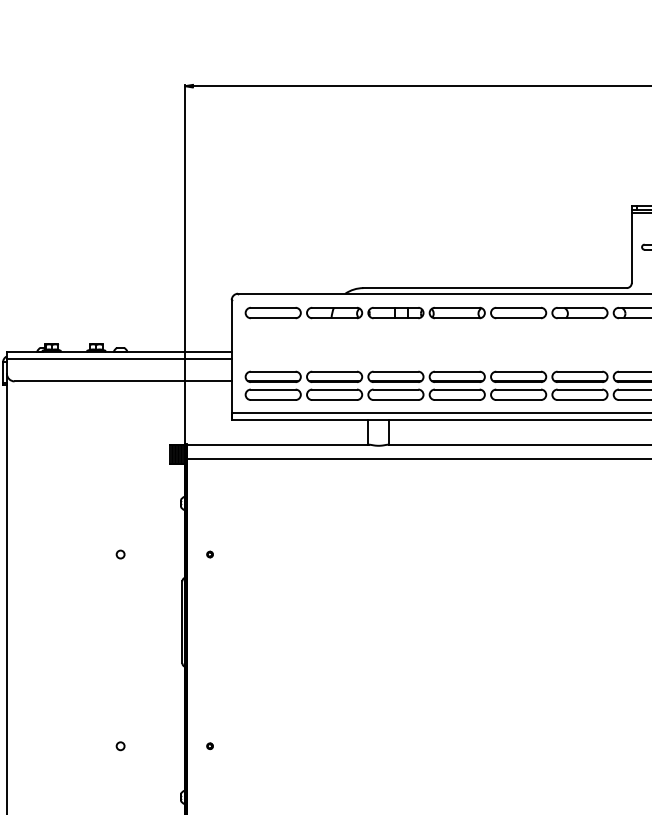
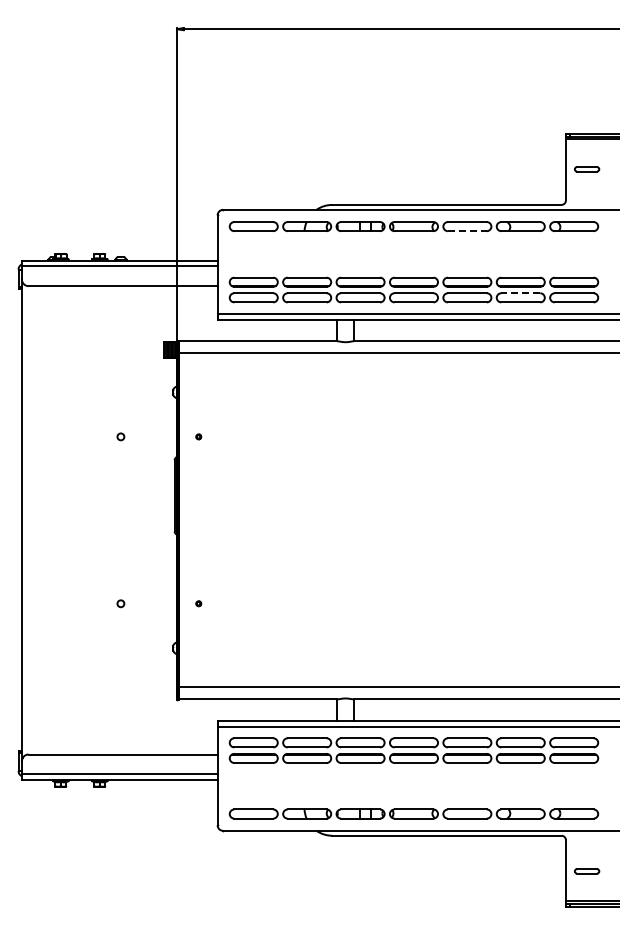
line: (518, 318) -> (467, 231), solid -> dashed
line: (579, 389) -> (520, 293), solid -> dashed

